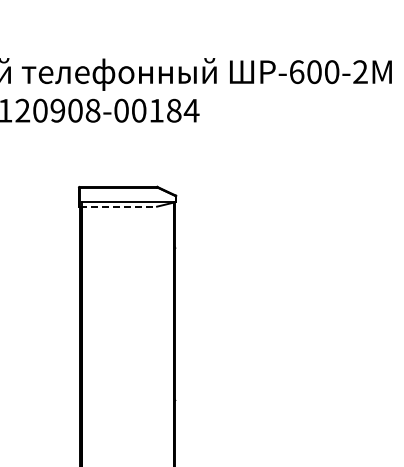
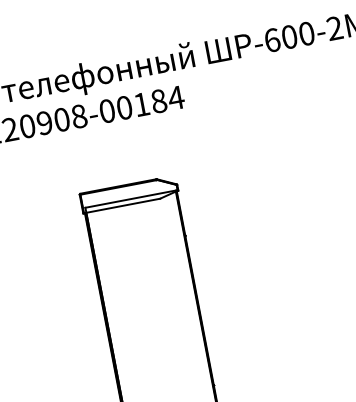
line: (118, 206) -> (122, 205), dashed -> solid

